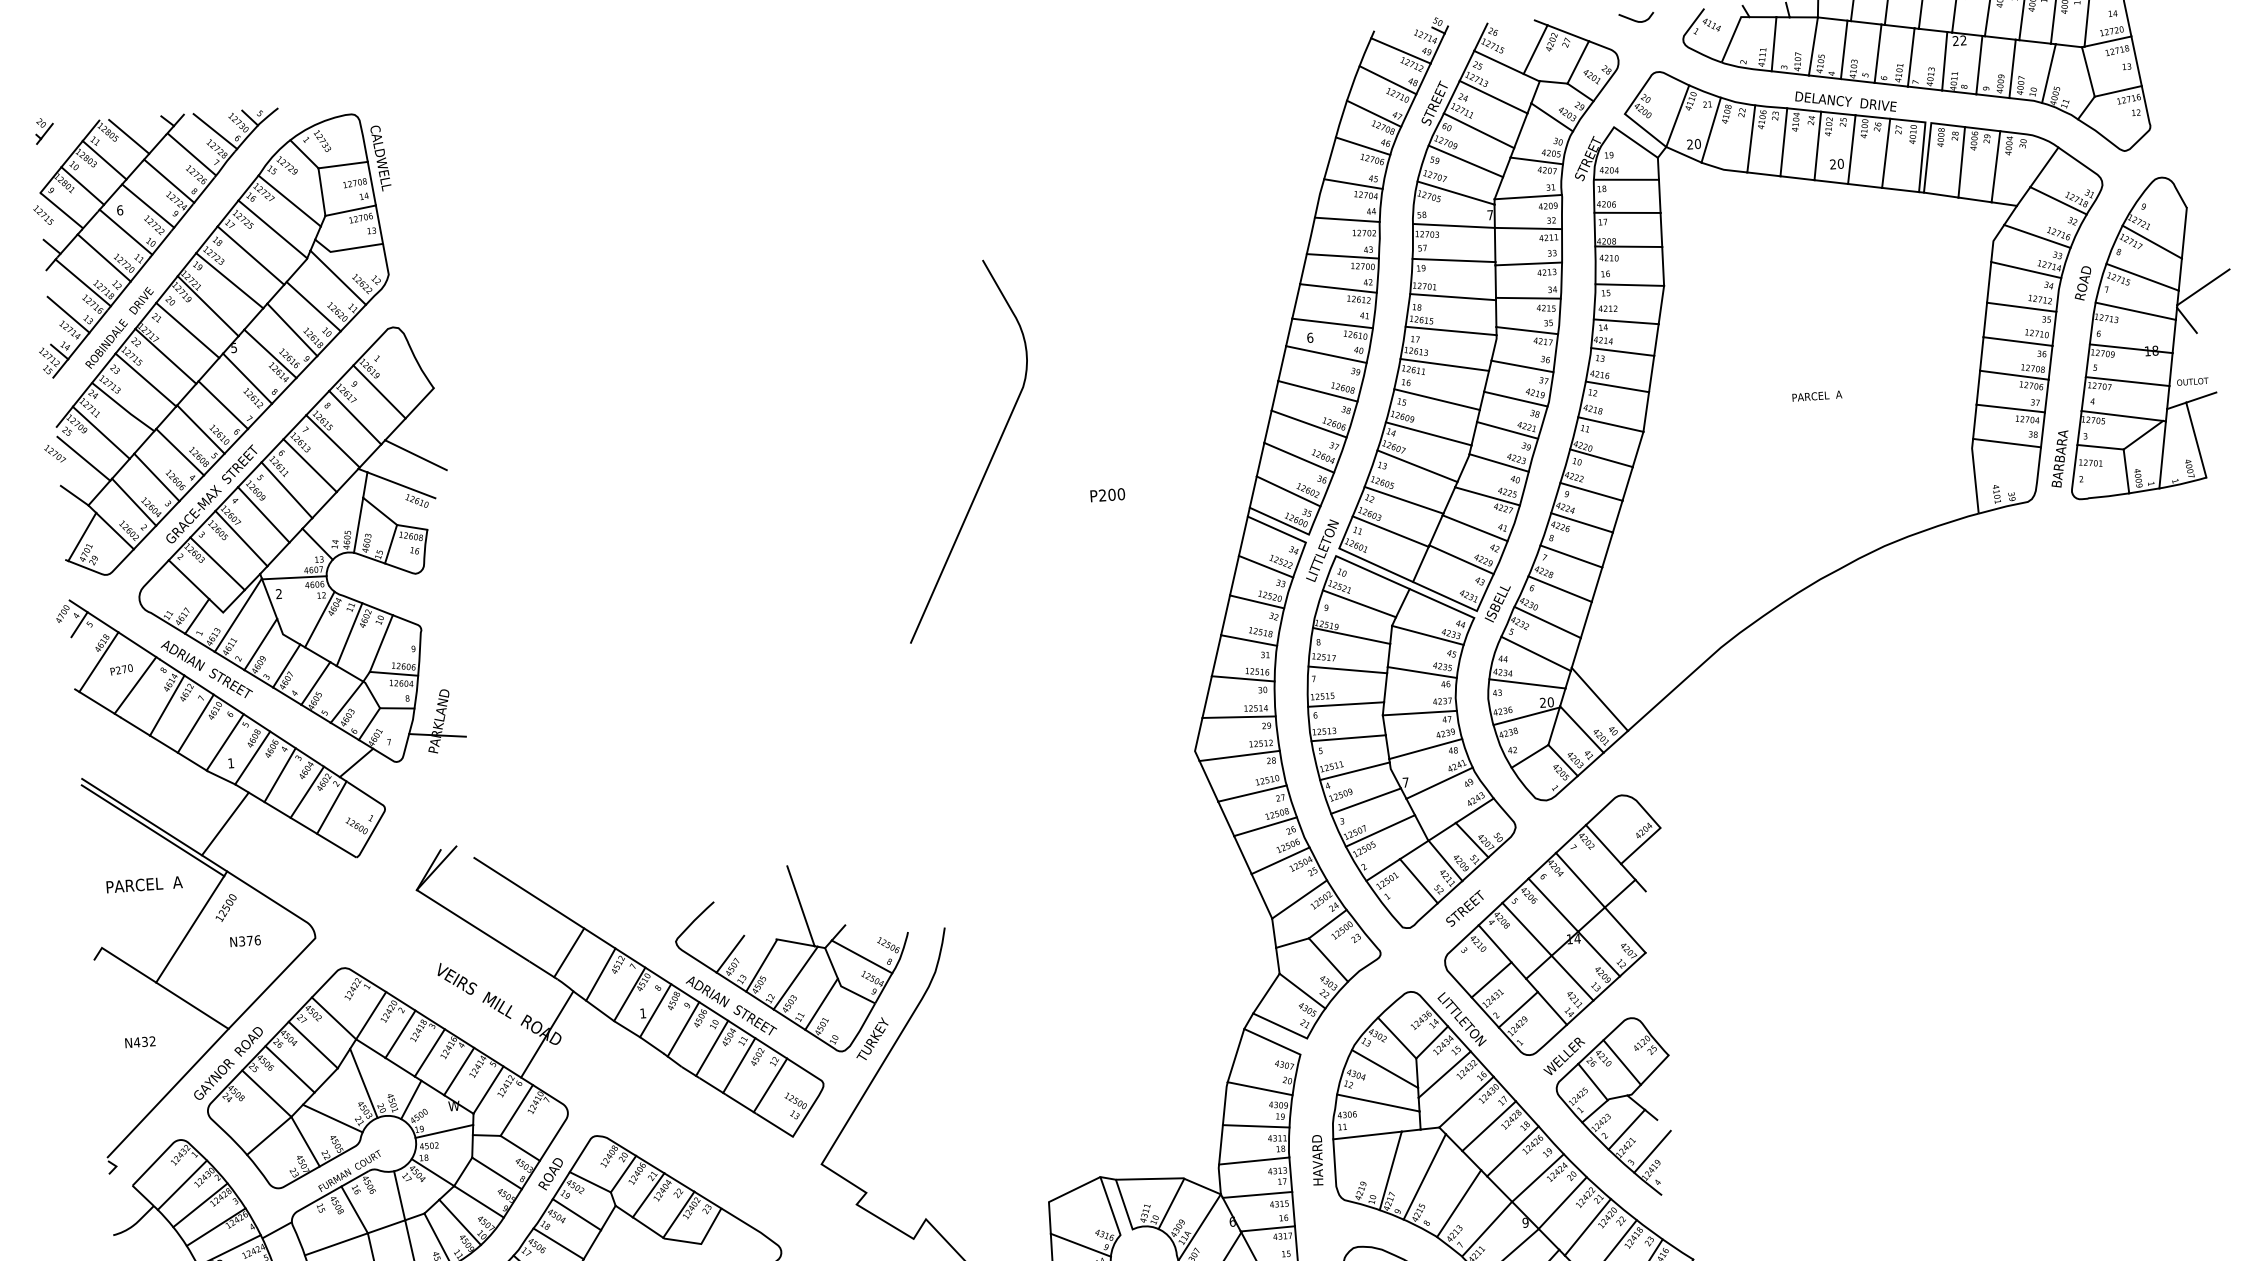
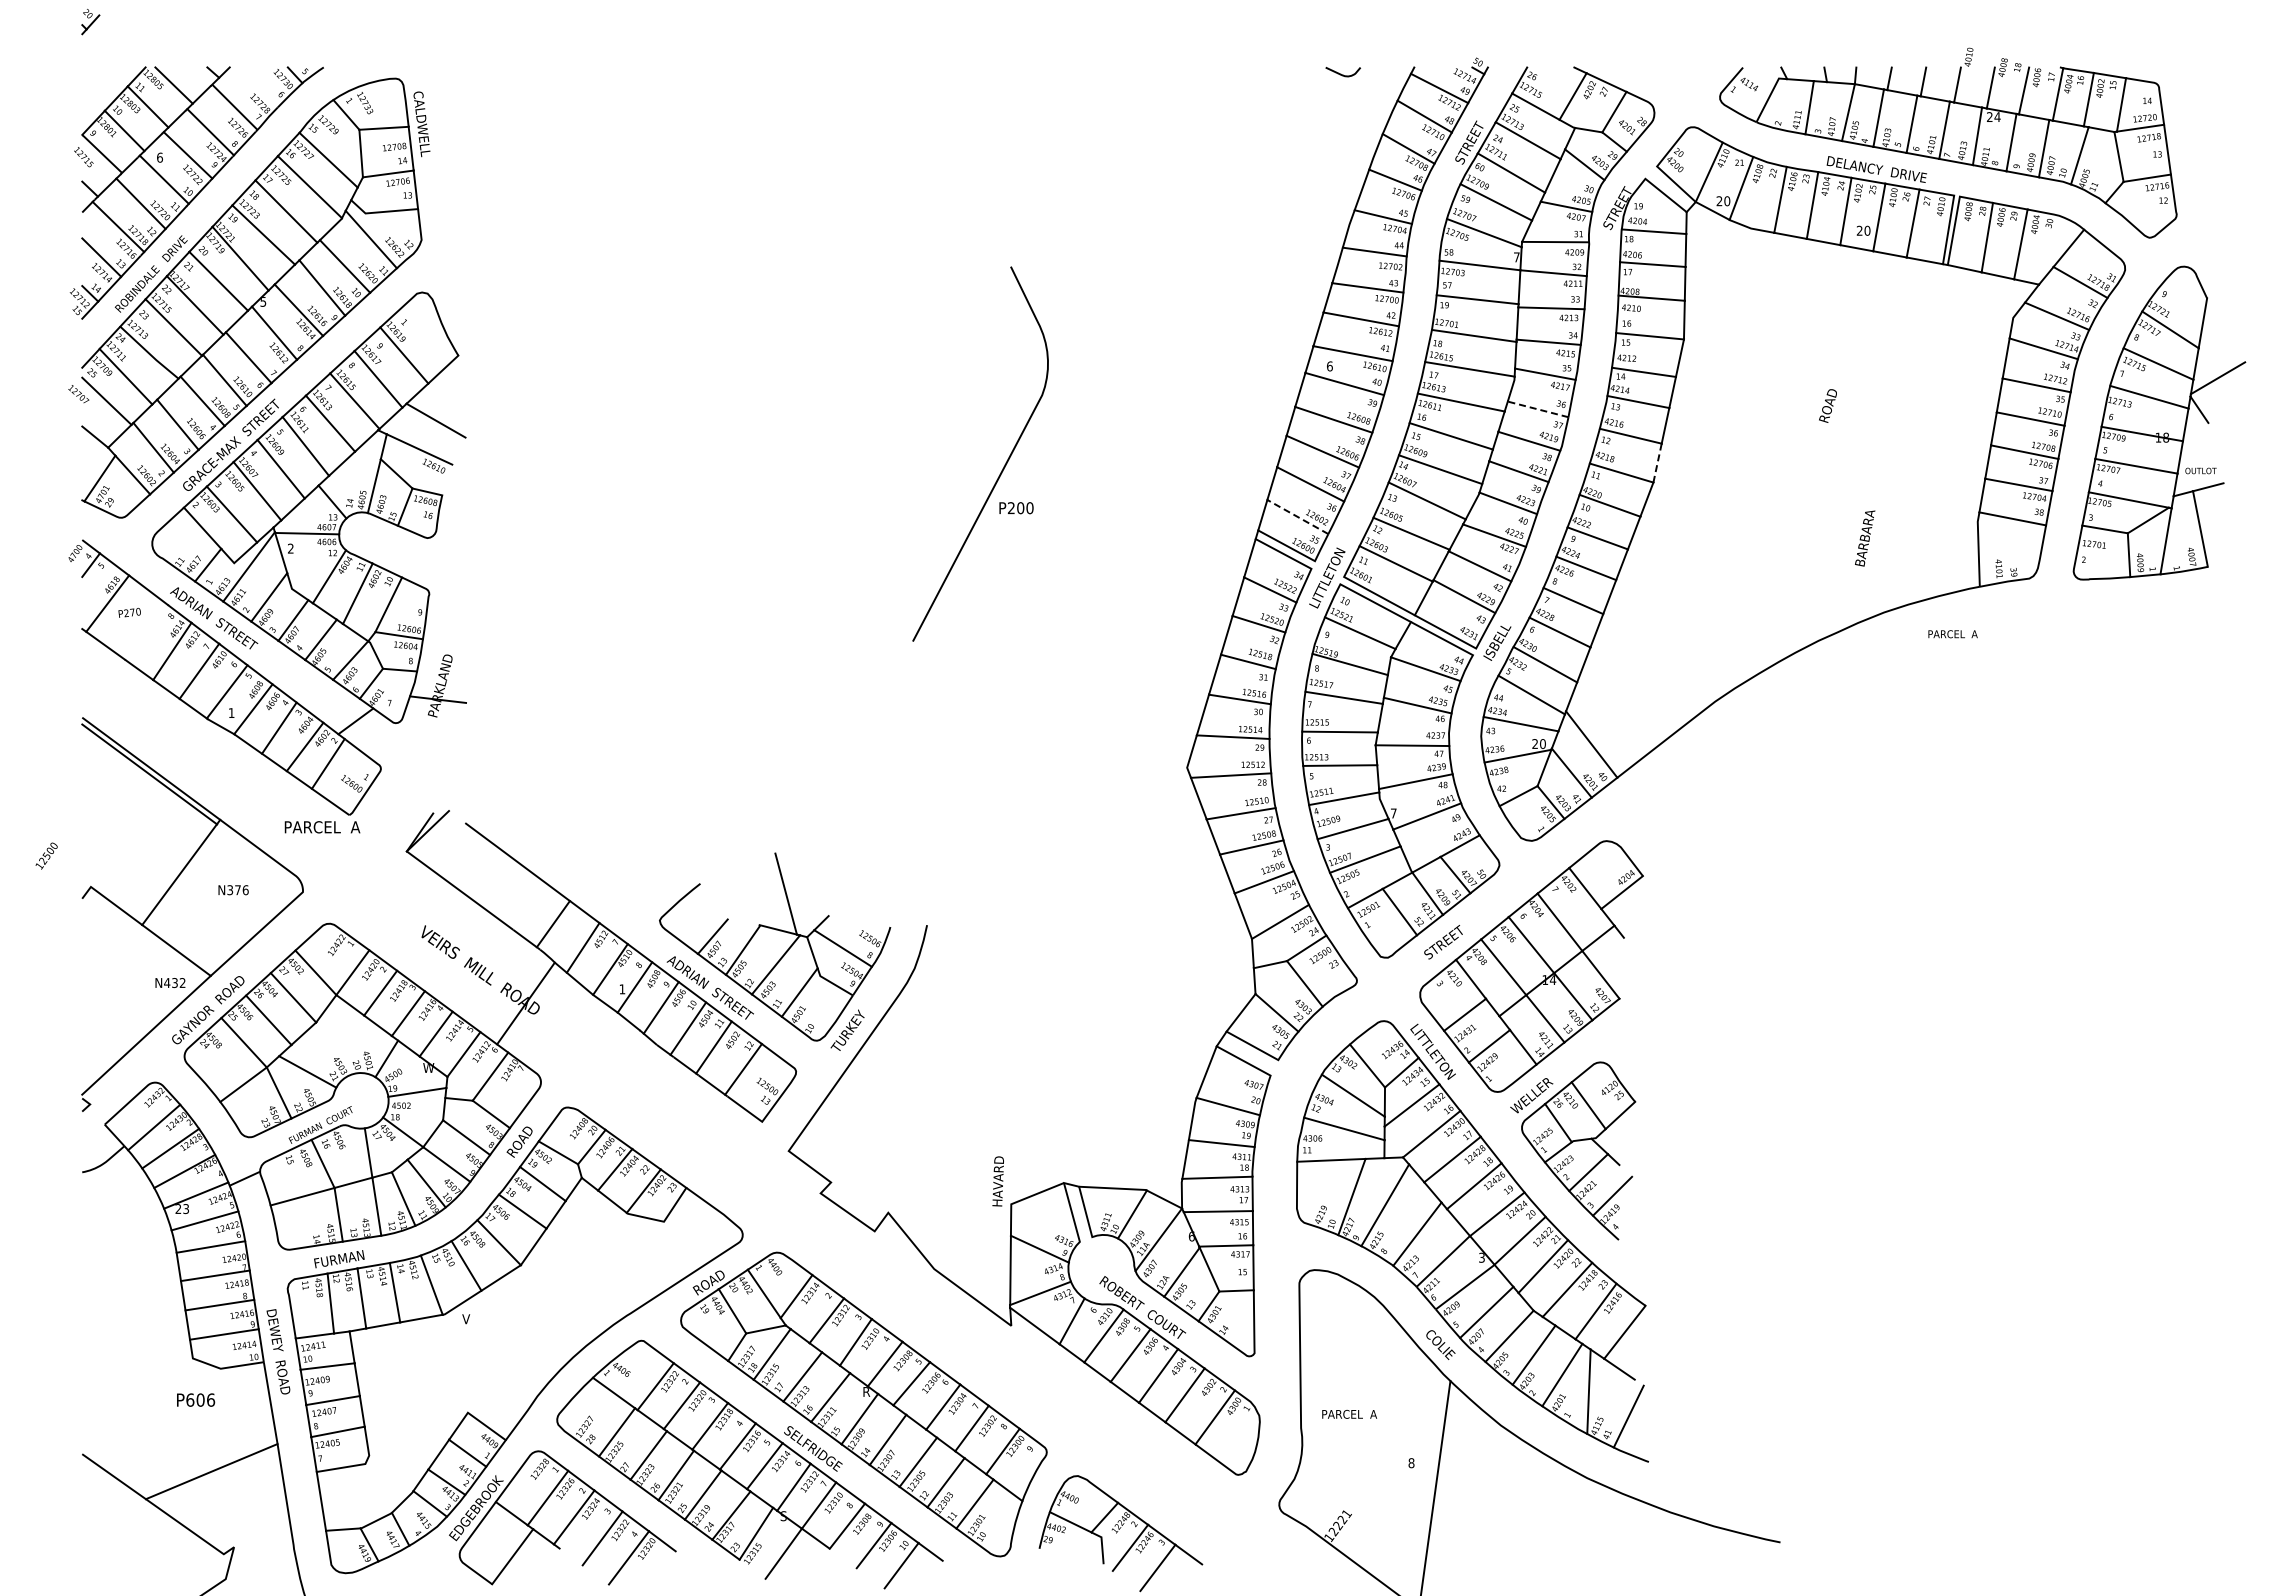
curve: (1634, 19) -> (1341, 73), moved
text: (1963, 39) -> (1997, 116), 22 -> 24
part: (44, 131) -> (90, 22), moved
line: (215, 131) -> (259, 86), removed
text: (2082, 282) -> (1827, 405), moved
line: (1521, 366) -> (1537, 409), solid -> dashed
text: (1816, 396) -> (1952, 634), moved
line: (1646, 412) -> (1657, 463), solid -> dashed
text: (2060, 459) -> (1865, 538), moved
line: (1288, 491) -> (1297, 517), solid -> dashed
text: (1107, 495) -> (1016, 508), moved
line: (134, 684) -> (141, 628), removed
line: (225, 823) -> (221, 772), removed
text: (144, 884) -> (322, 827), moved
text: (225, 907) -> (46, 855), moved
text: (140, 1041) -> (170, 982), moved
line: (363, 1083) -> (340, 1039), removed
text: (1316, 1160) -> (997, 1181), moved
text: (1525, 1222) -> (1481, 1257), 9 -> 3

